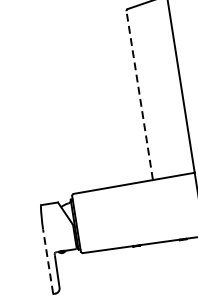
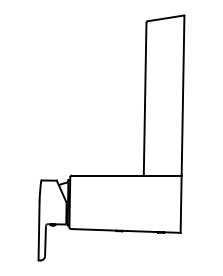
line: (140, 94) -> (145, 98), dashed -> solid
line: (48, 261) -> (39, 231), dashed -> solid

